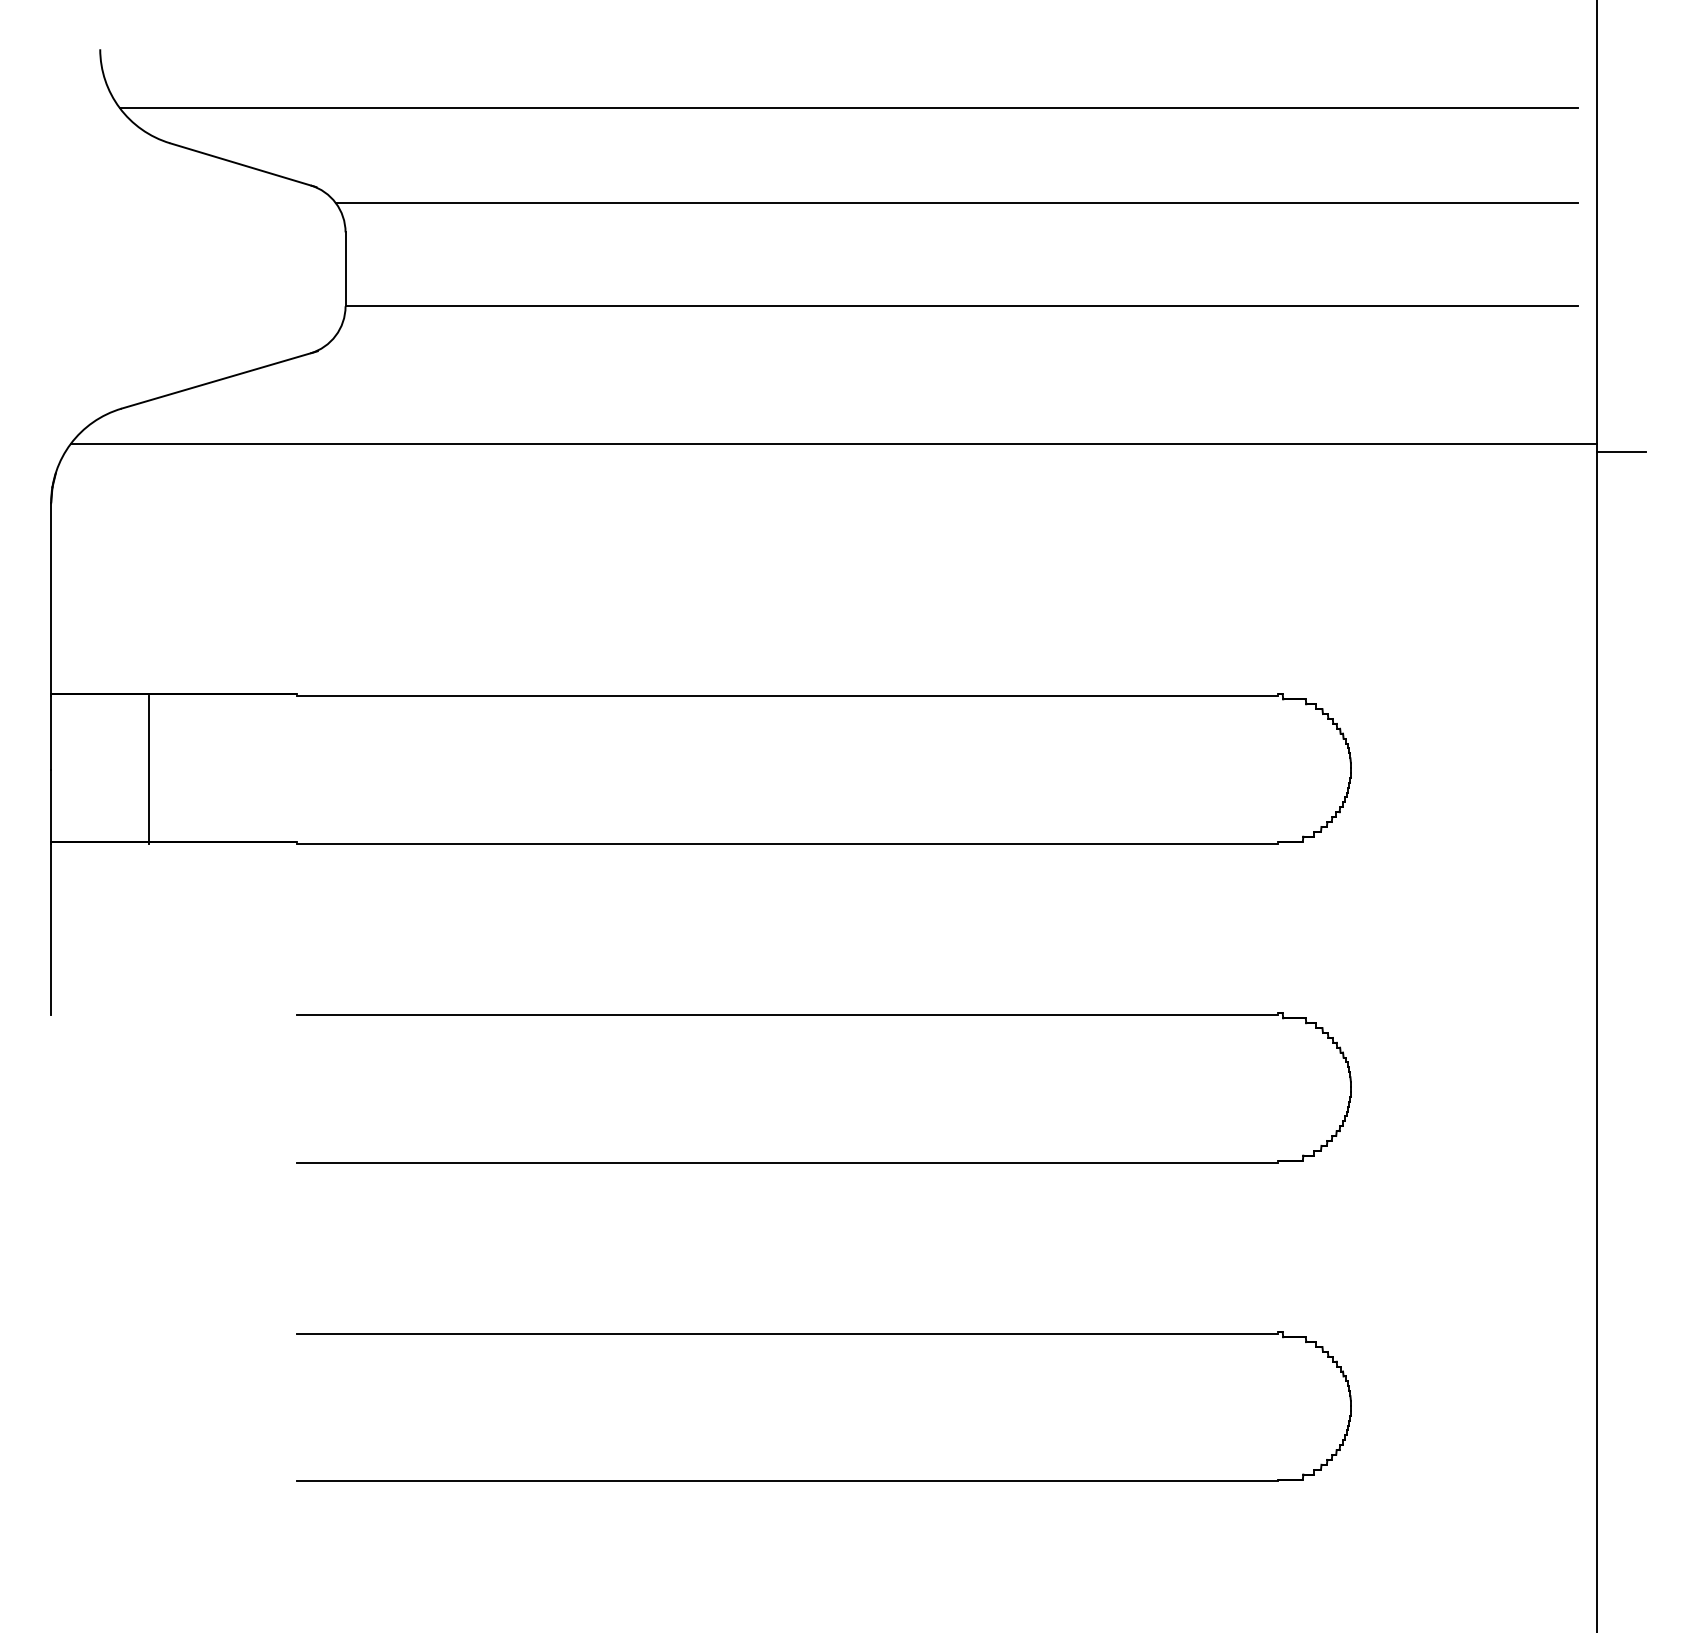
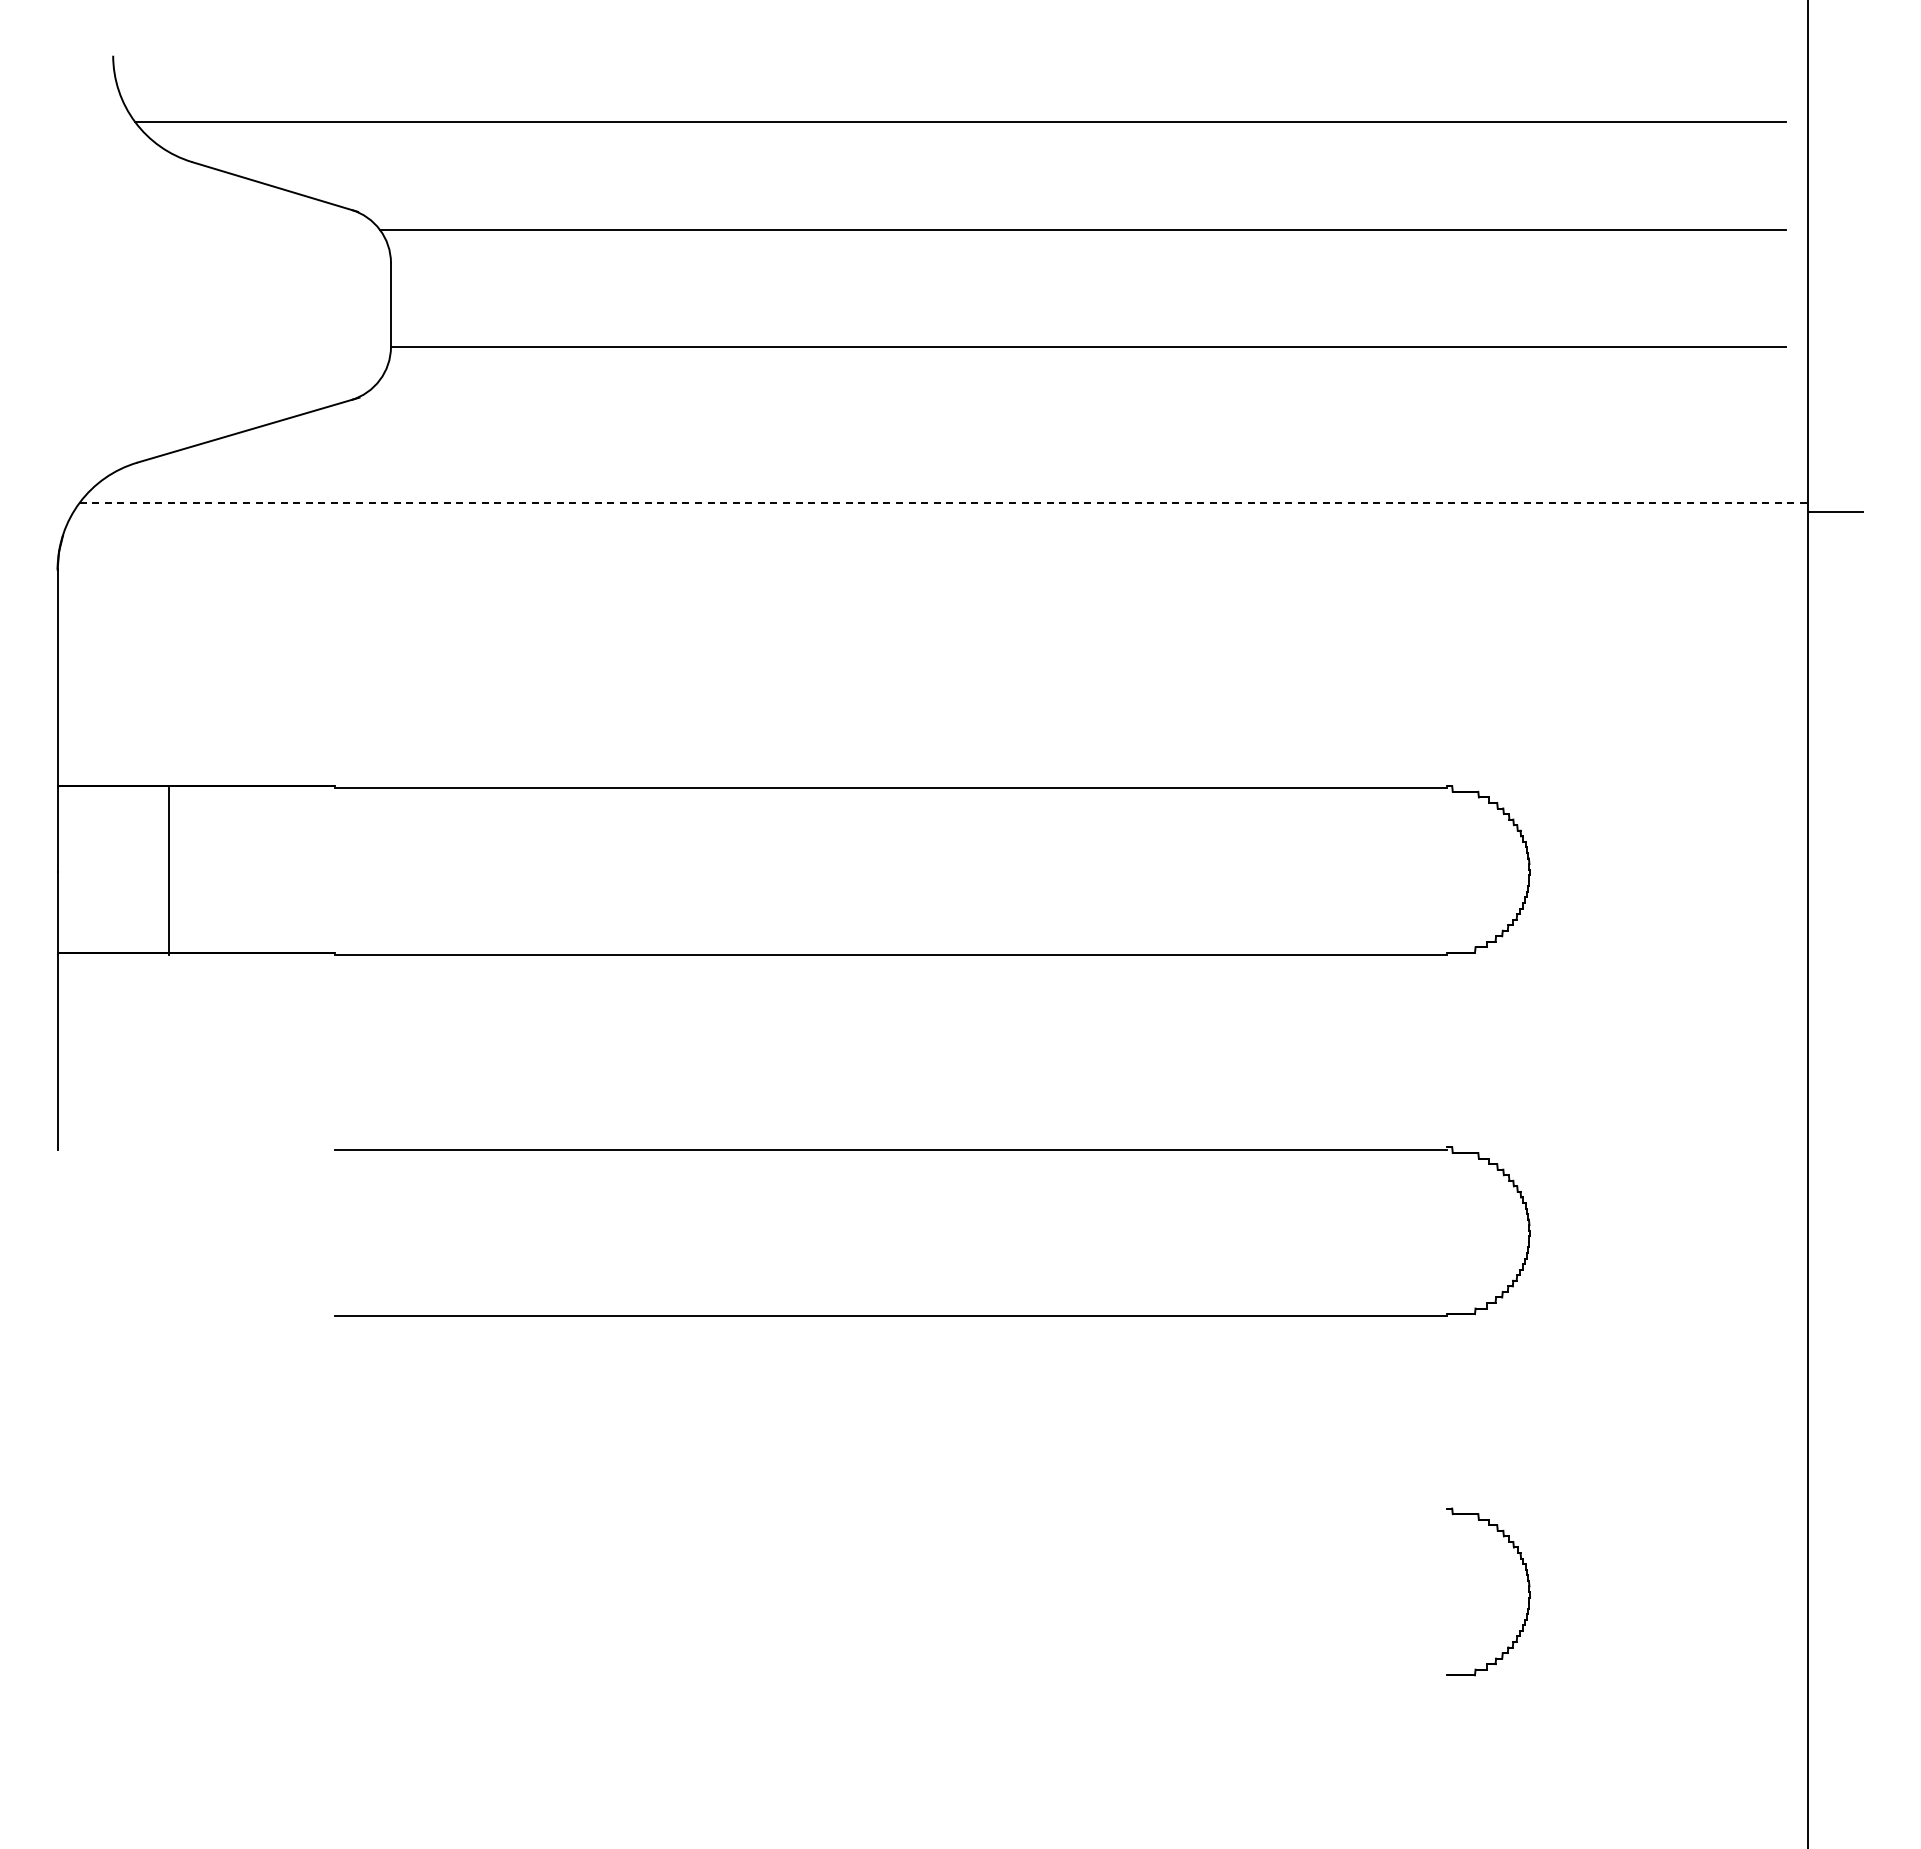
line: (834, 443) -> (944, 502), solid -> dashed
line: (786, 1333) -> (890, 1510), removed
line: (786, 1481) -> (890, 1677), removed

